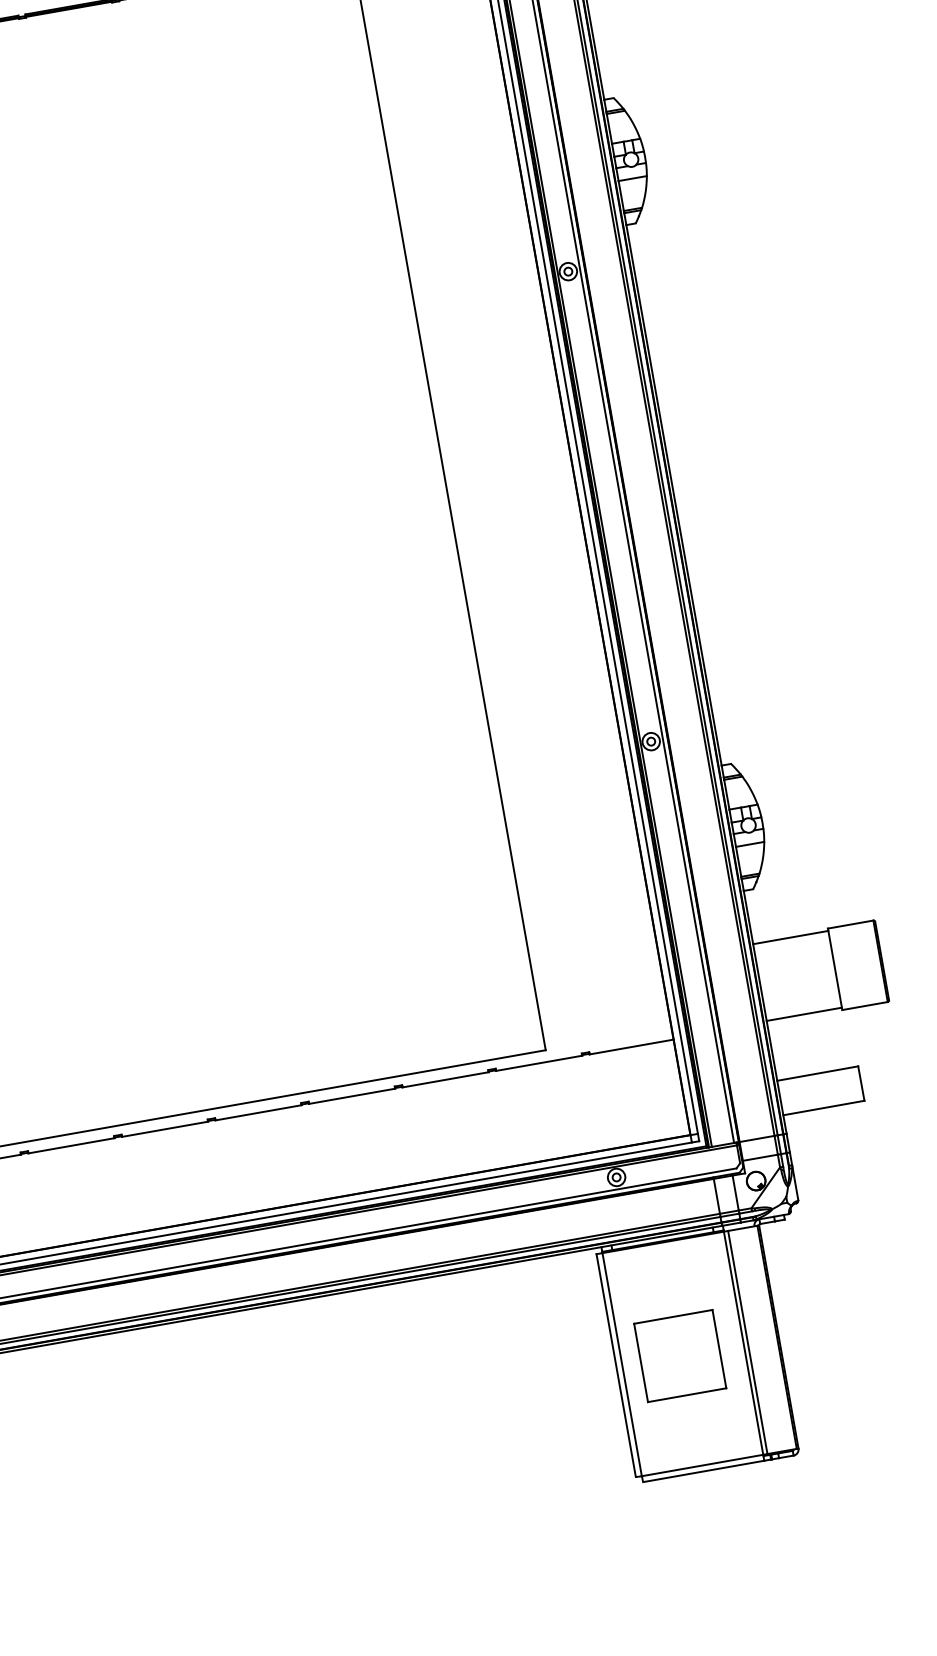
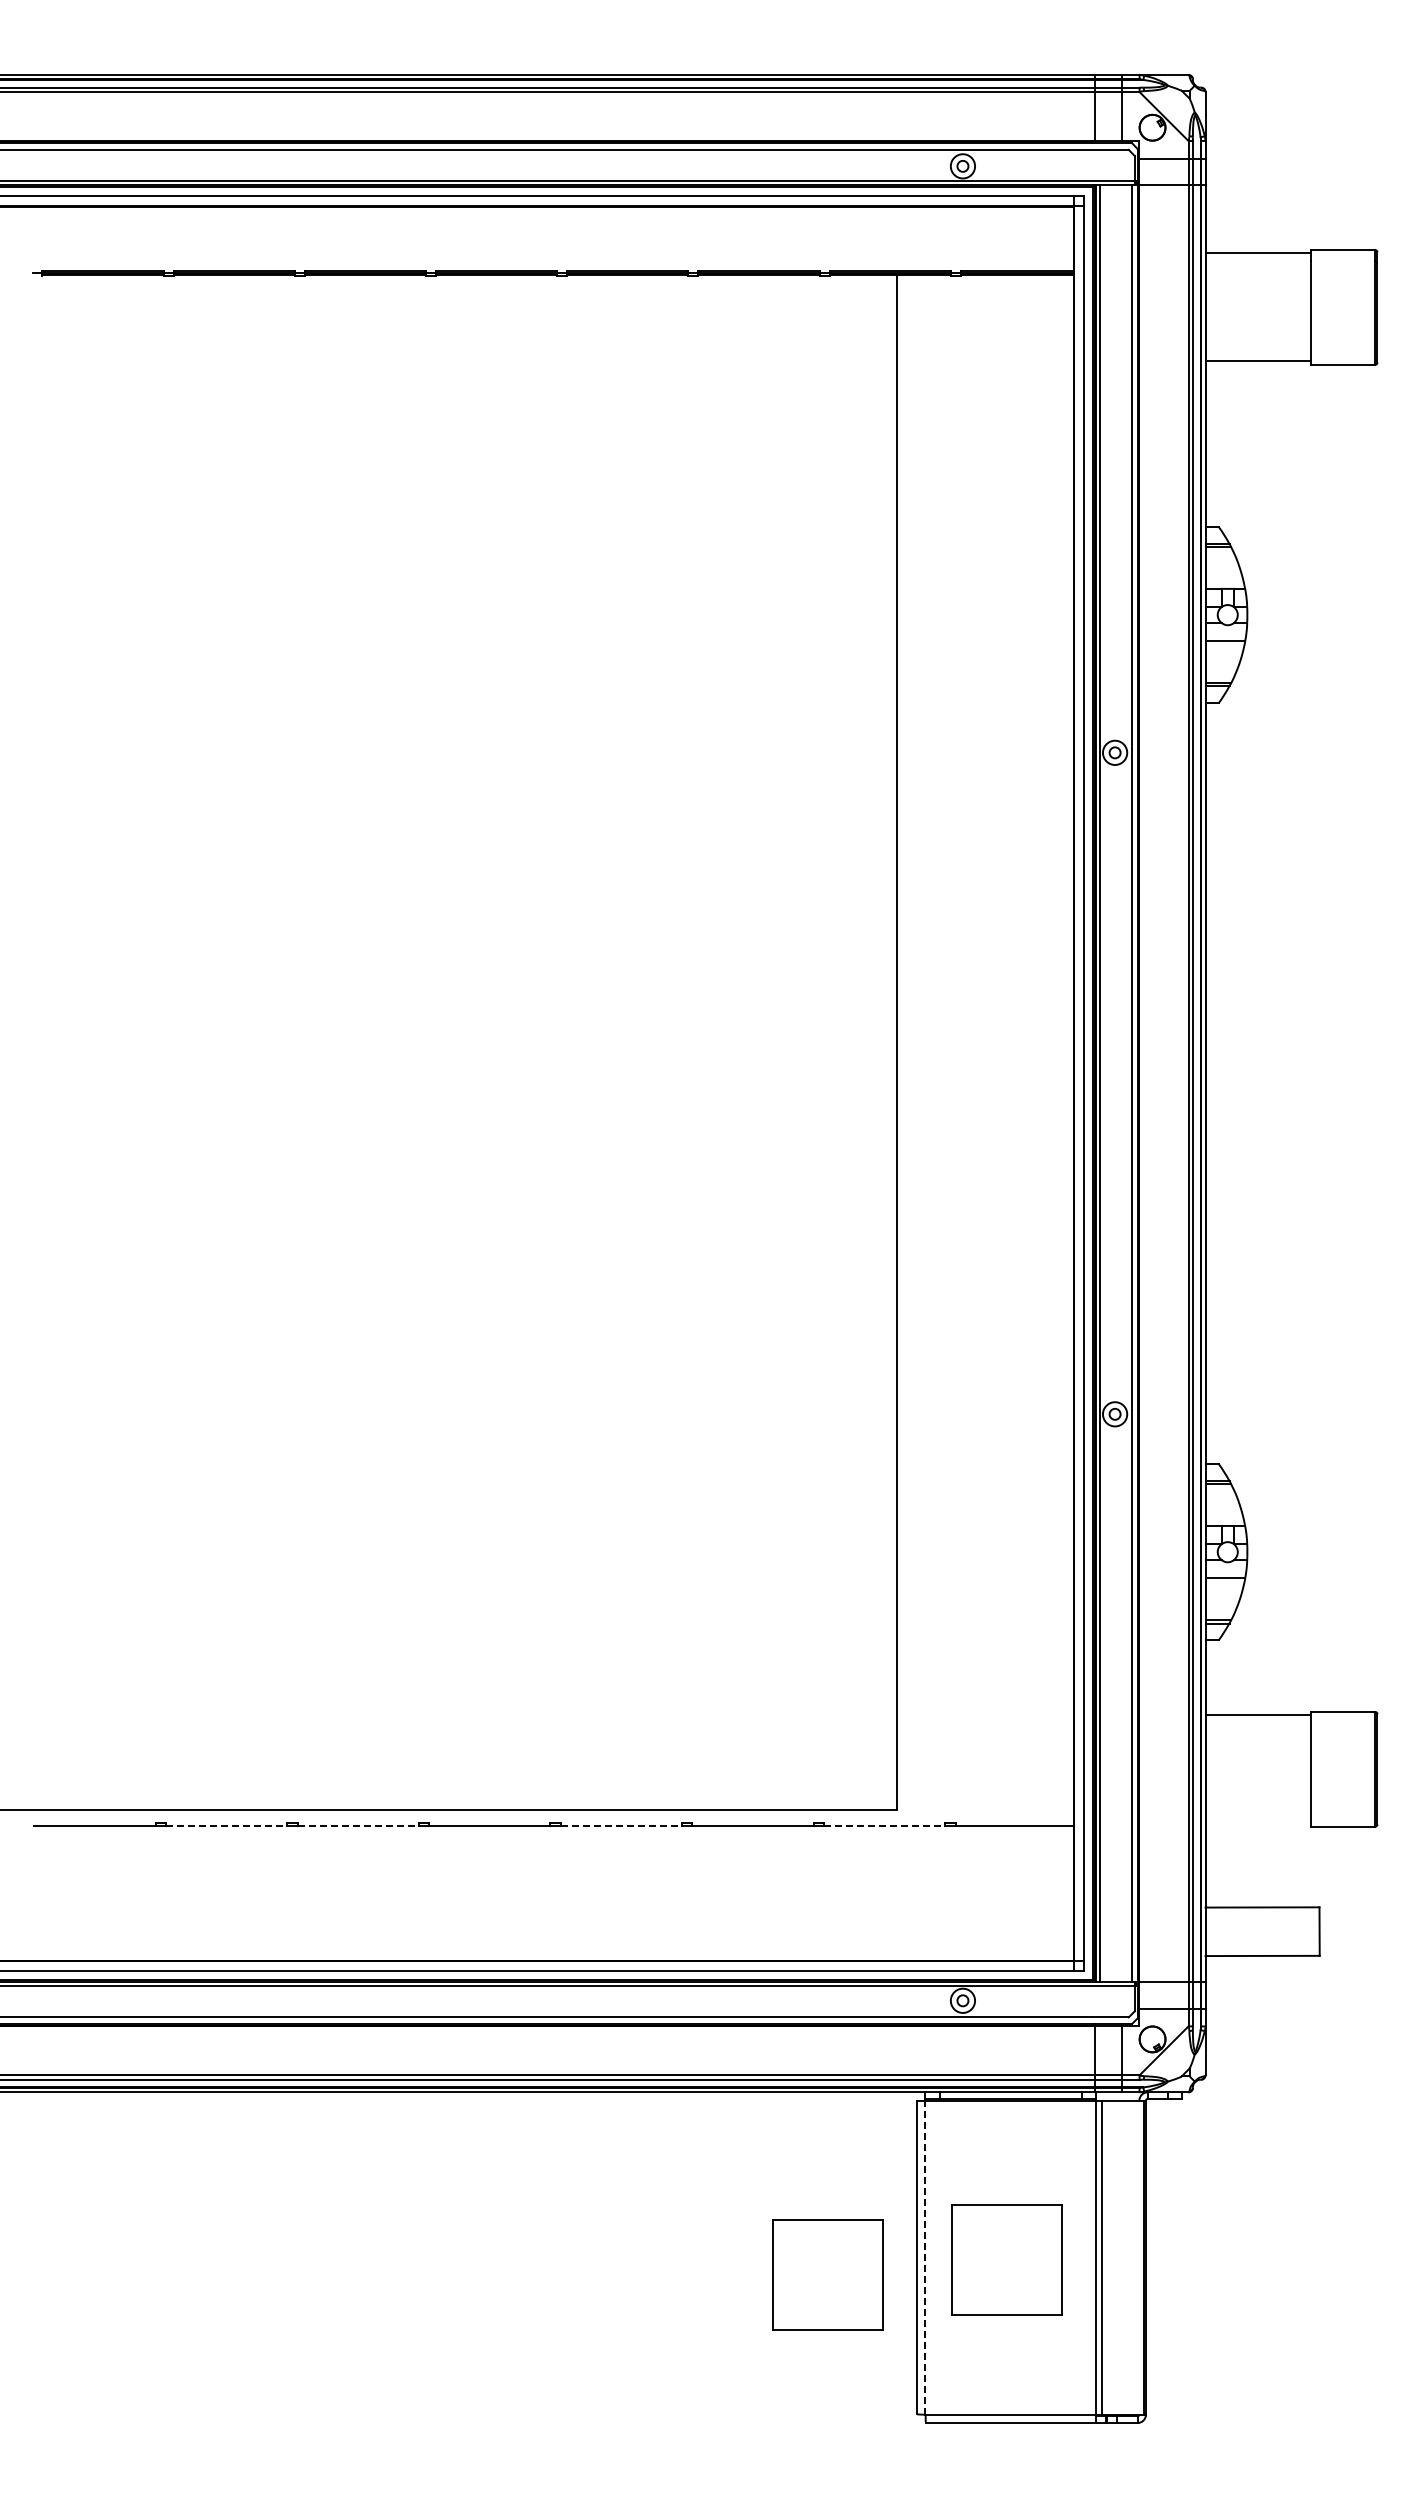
line: (804, 1014) -> (1258, 1823), removed
line: (539, 1063) -> (884, 1826), solid -> dashed
line: (352, 1096) -> (621, 1826), solid -> dashed
line: (165, 1129) -> (358, 1826), solid -> dashed
line: (71, 1145) -> (226, 1826), solid -> dashed
line: (622, 1364) -> (925, 2257), solid -> dashed
part: (554, 1388) -> (827, 2274), added

